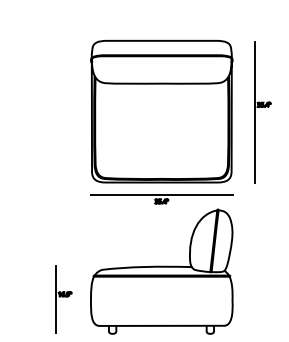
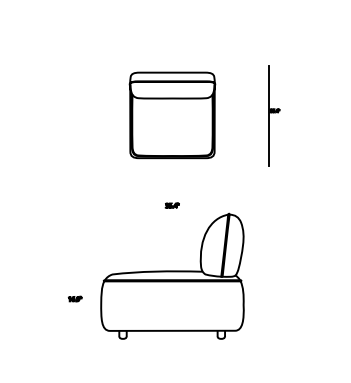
part: (161, 111) -> (172, 115), size x0.6
part: (262, 112) -> (273, 116), size x0.7
line: (161, 195) -> (172, 199), removed
line: (55, 299) -> (65, 304), removed

